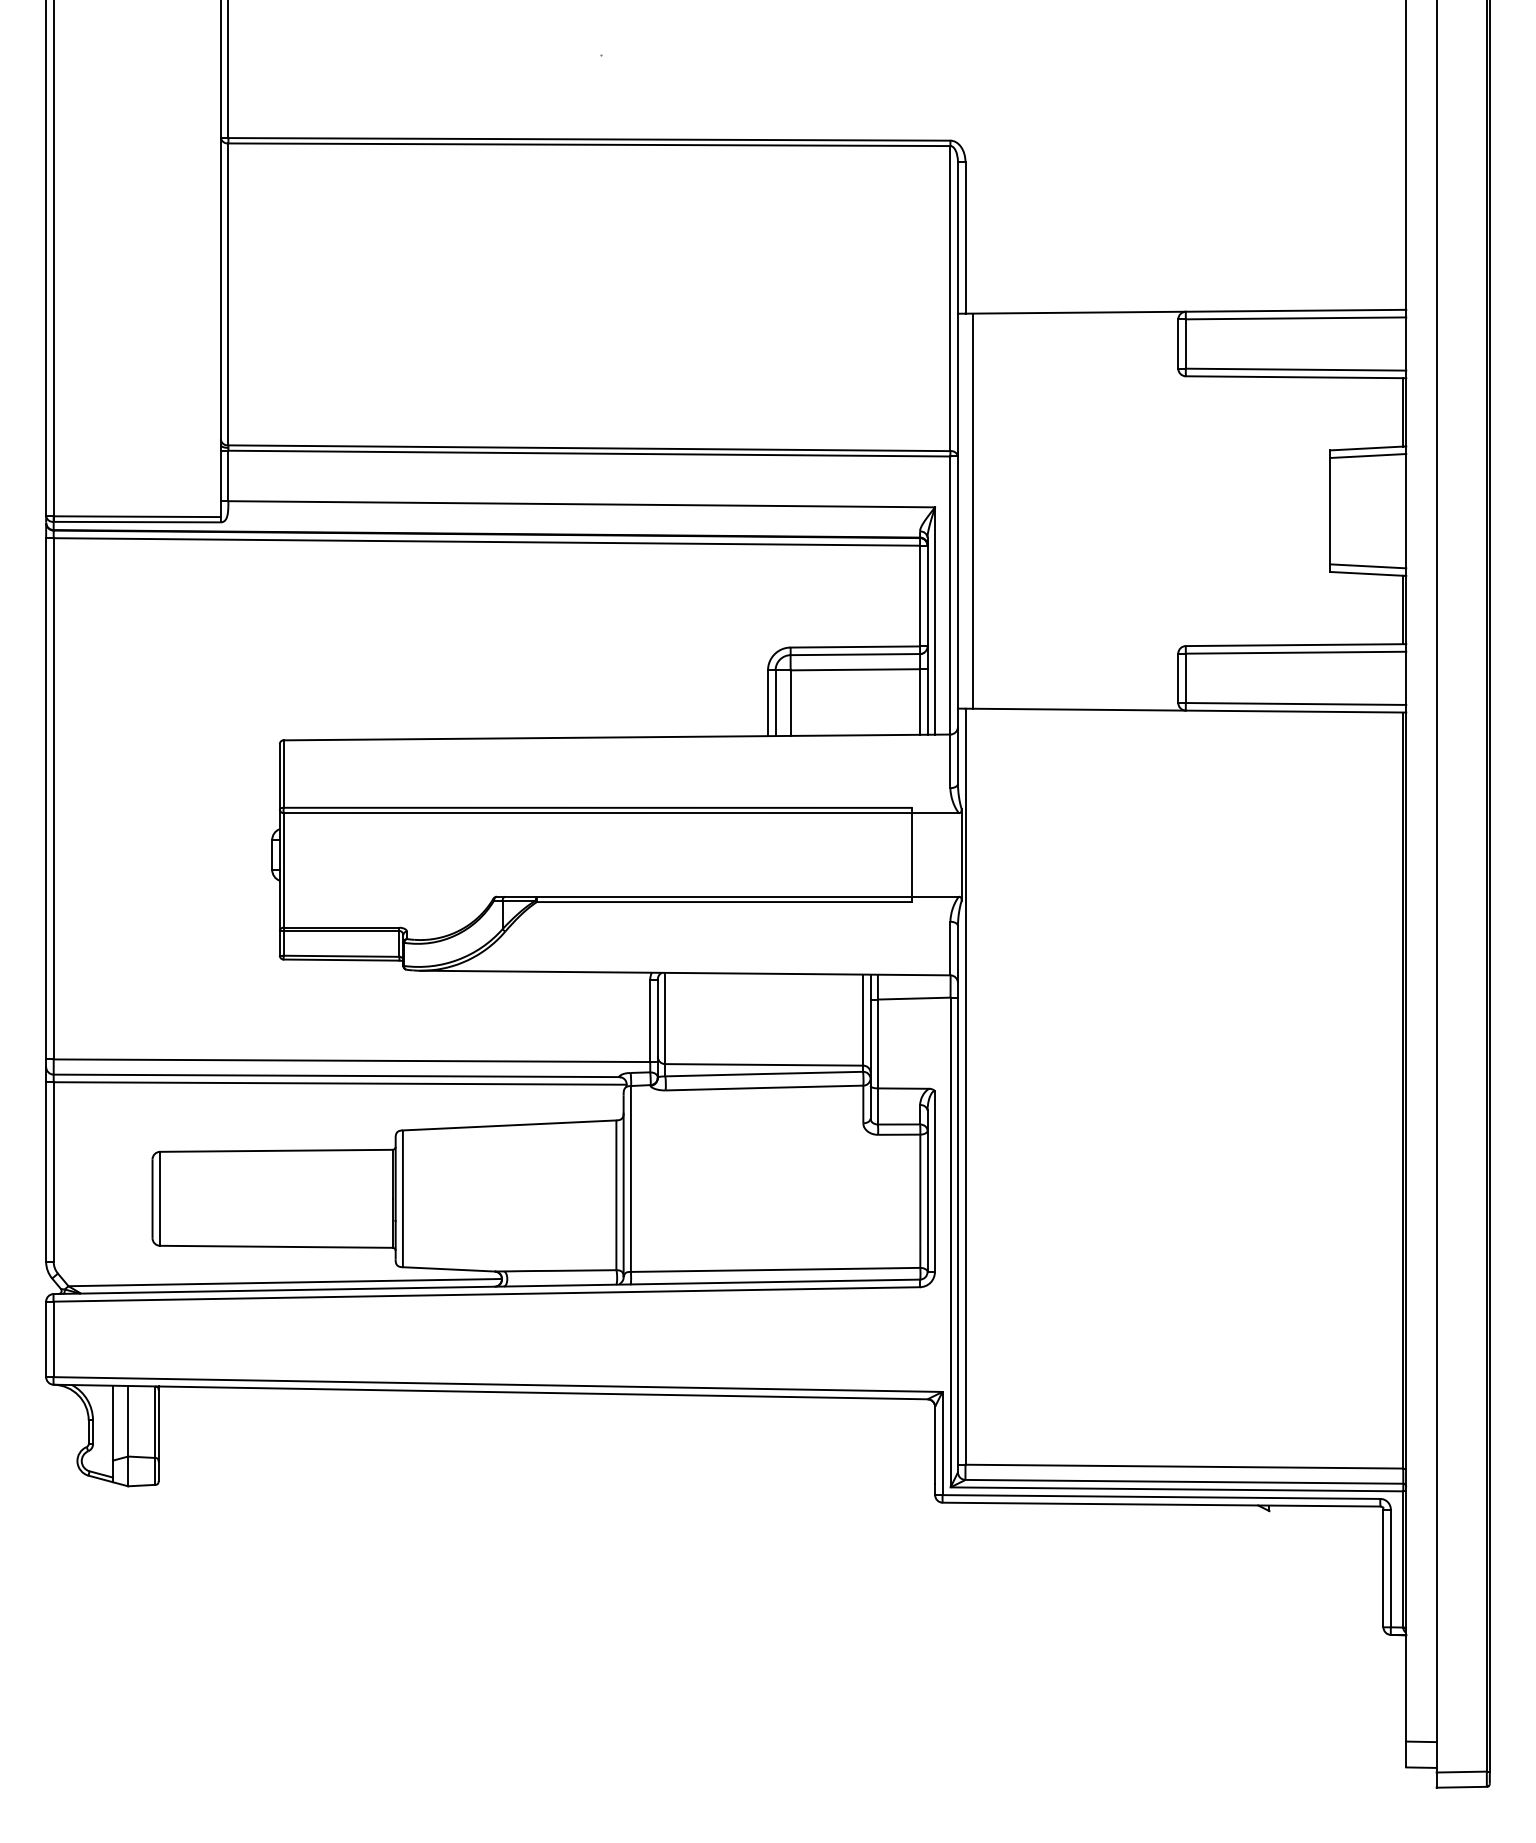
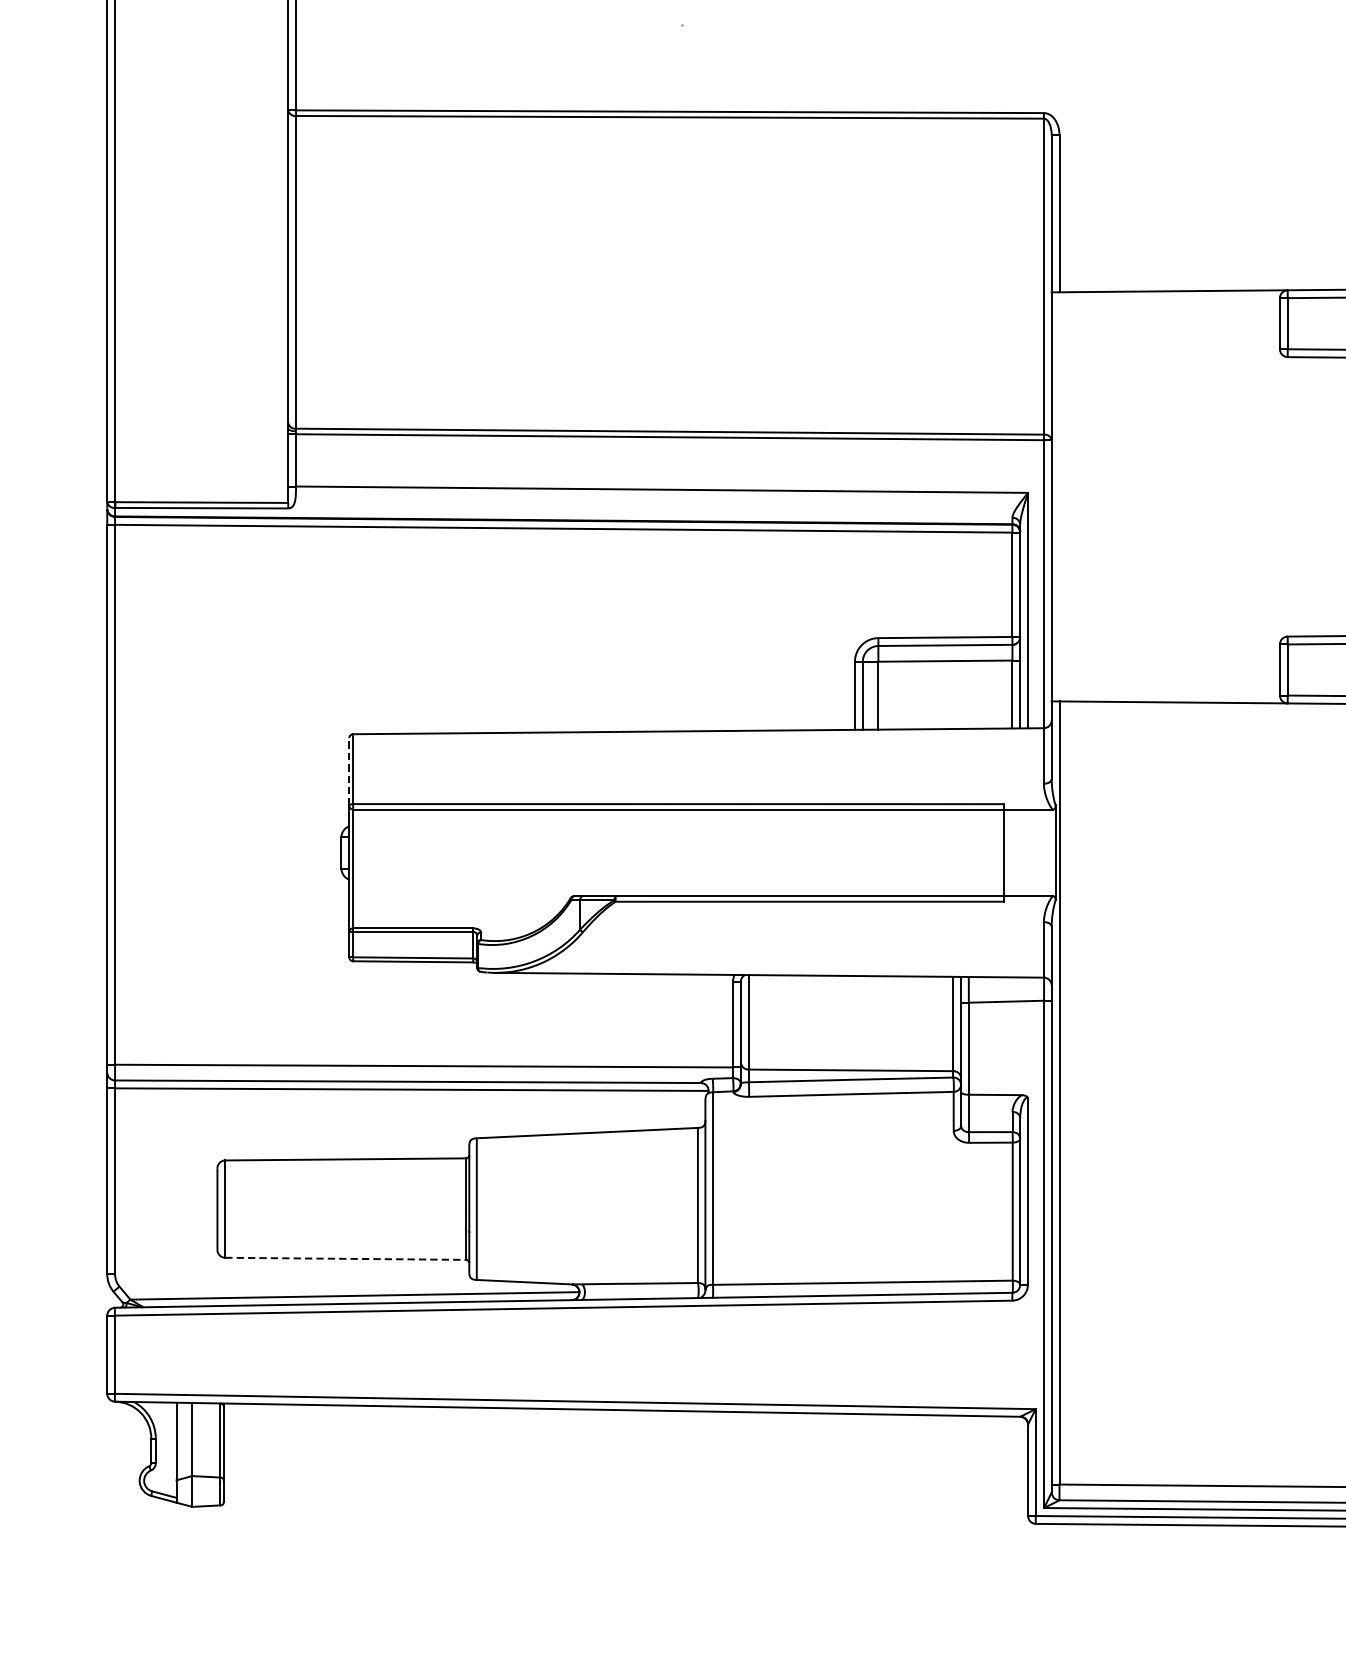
line: (973, 510) -> (1067, 496), removed
line: (279, 776) -> (348, 771), solid -> dashed
line: (276, 1246) -> (345, 1258), solid -> dashed

